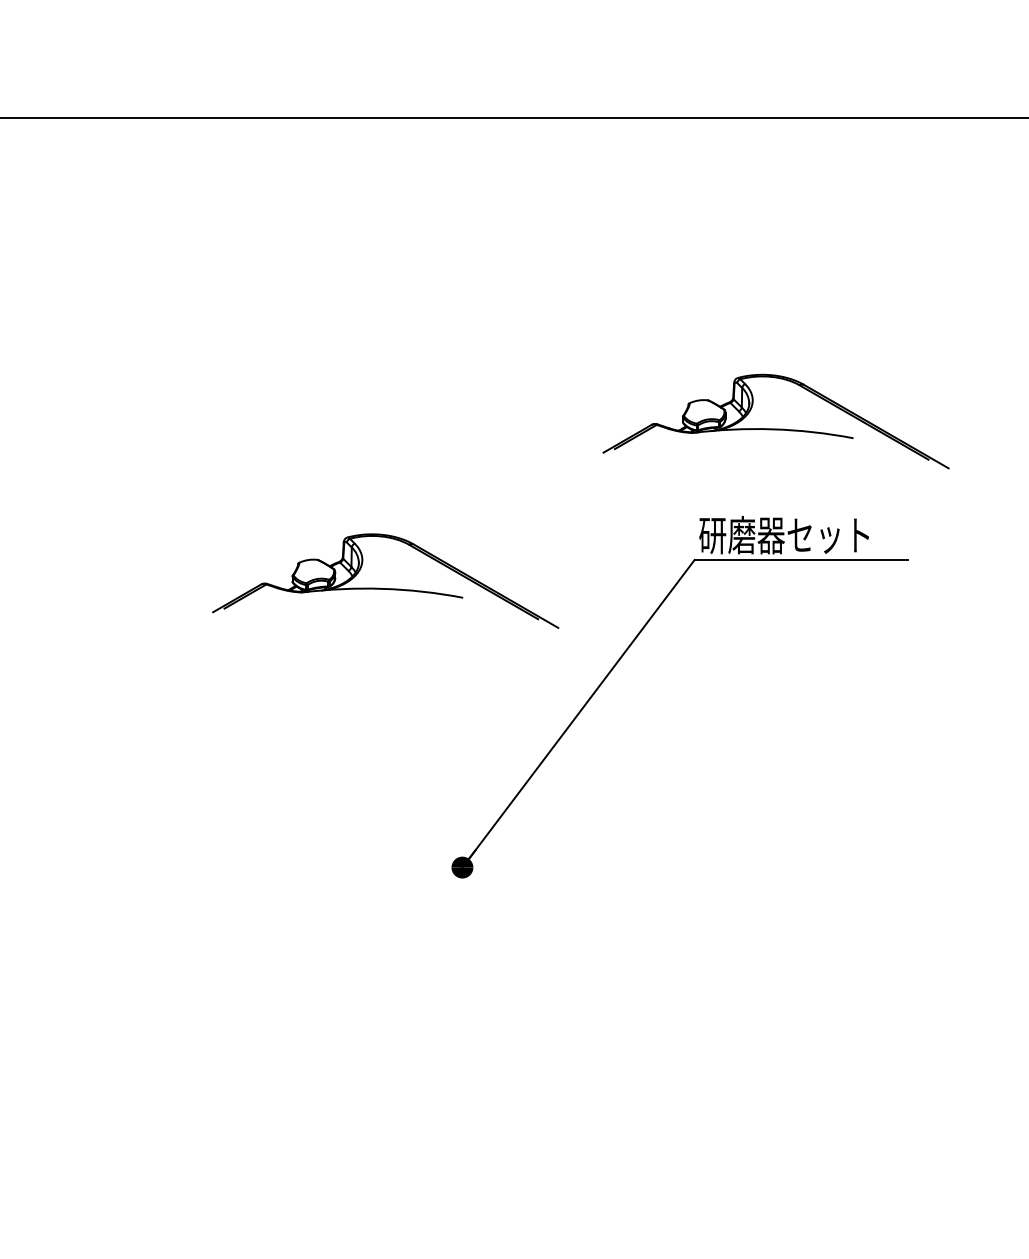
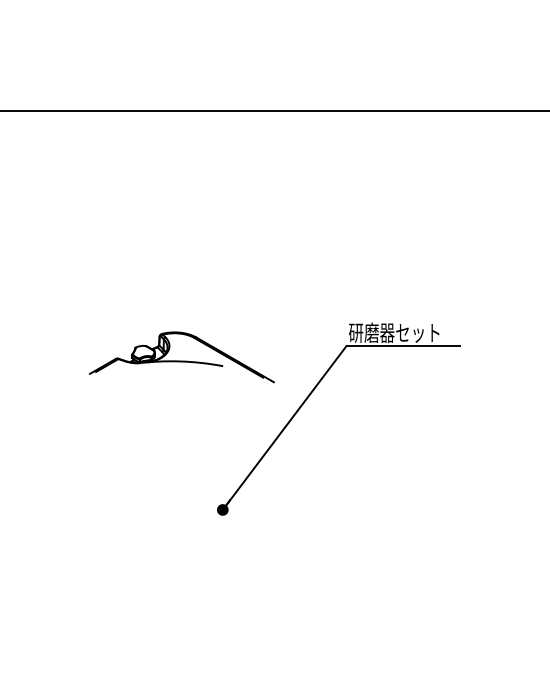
part: (775, 421) -> (389, 272), removed

